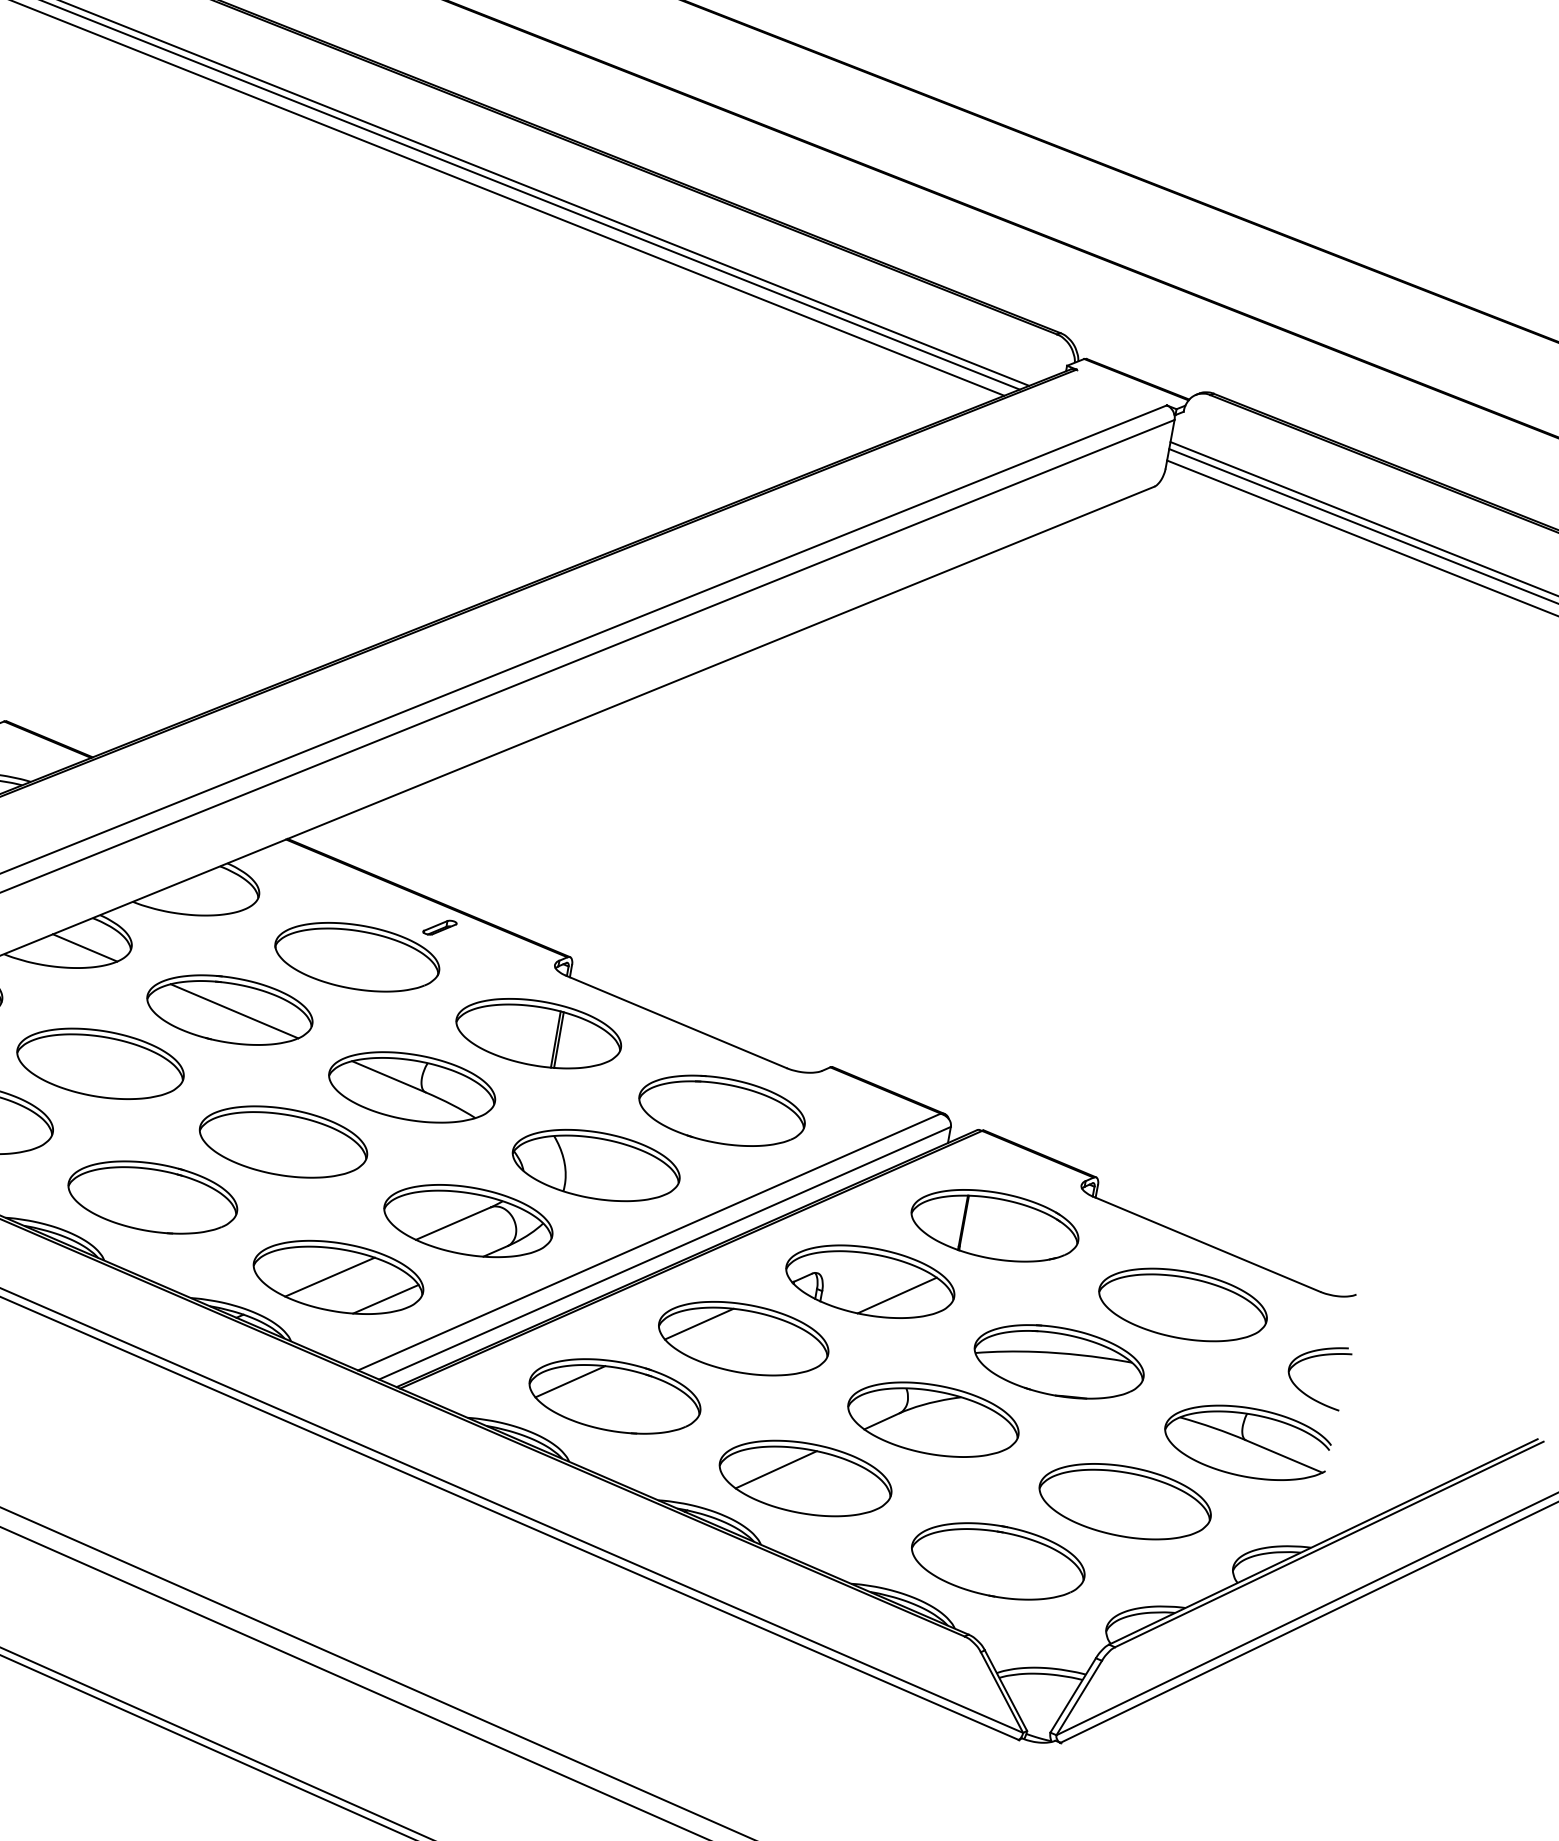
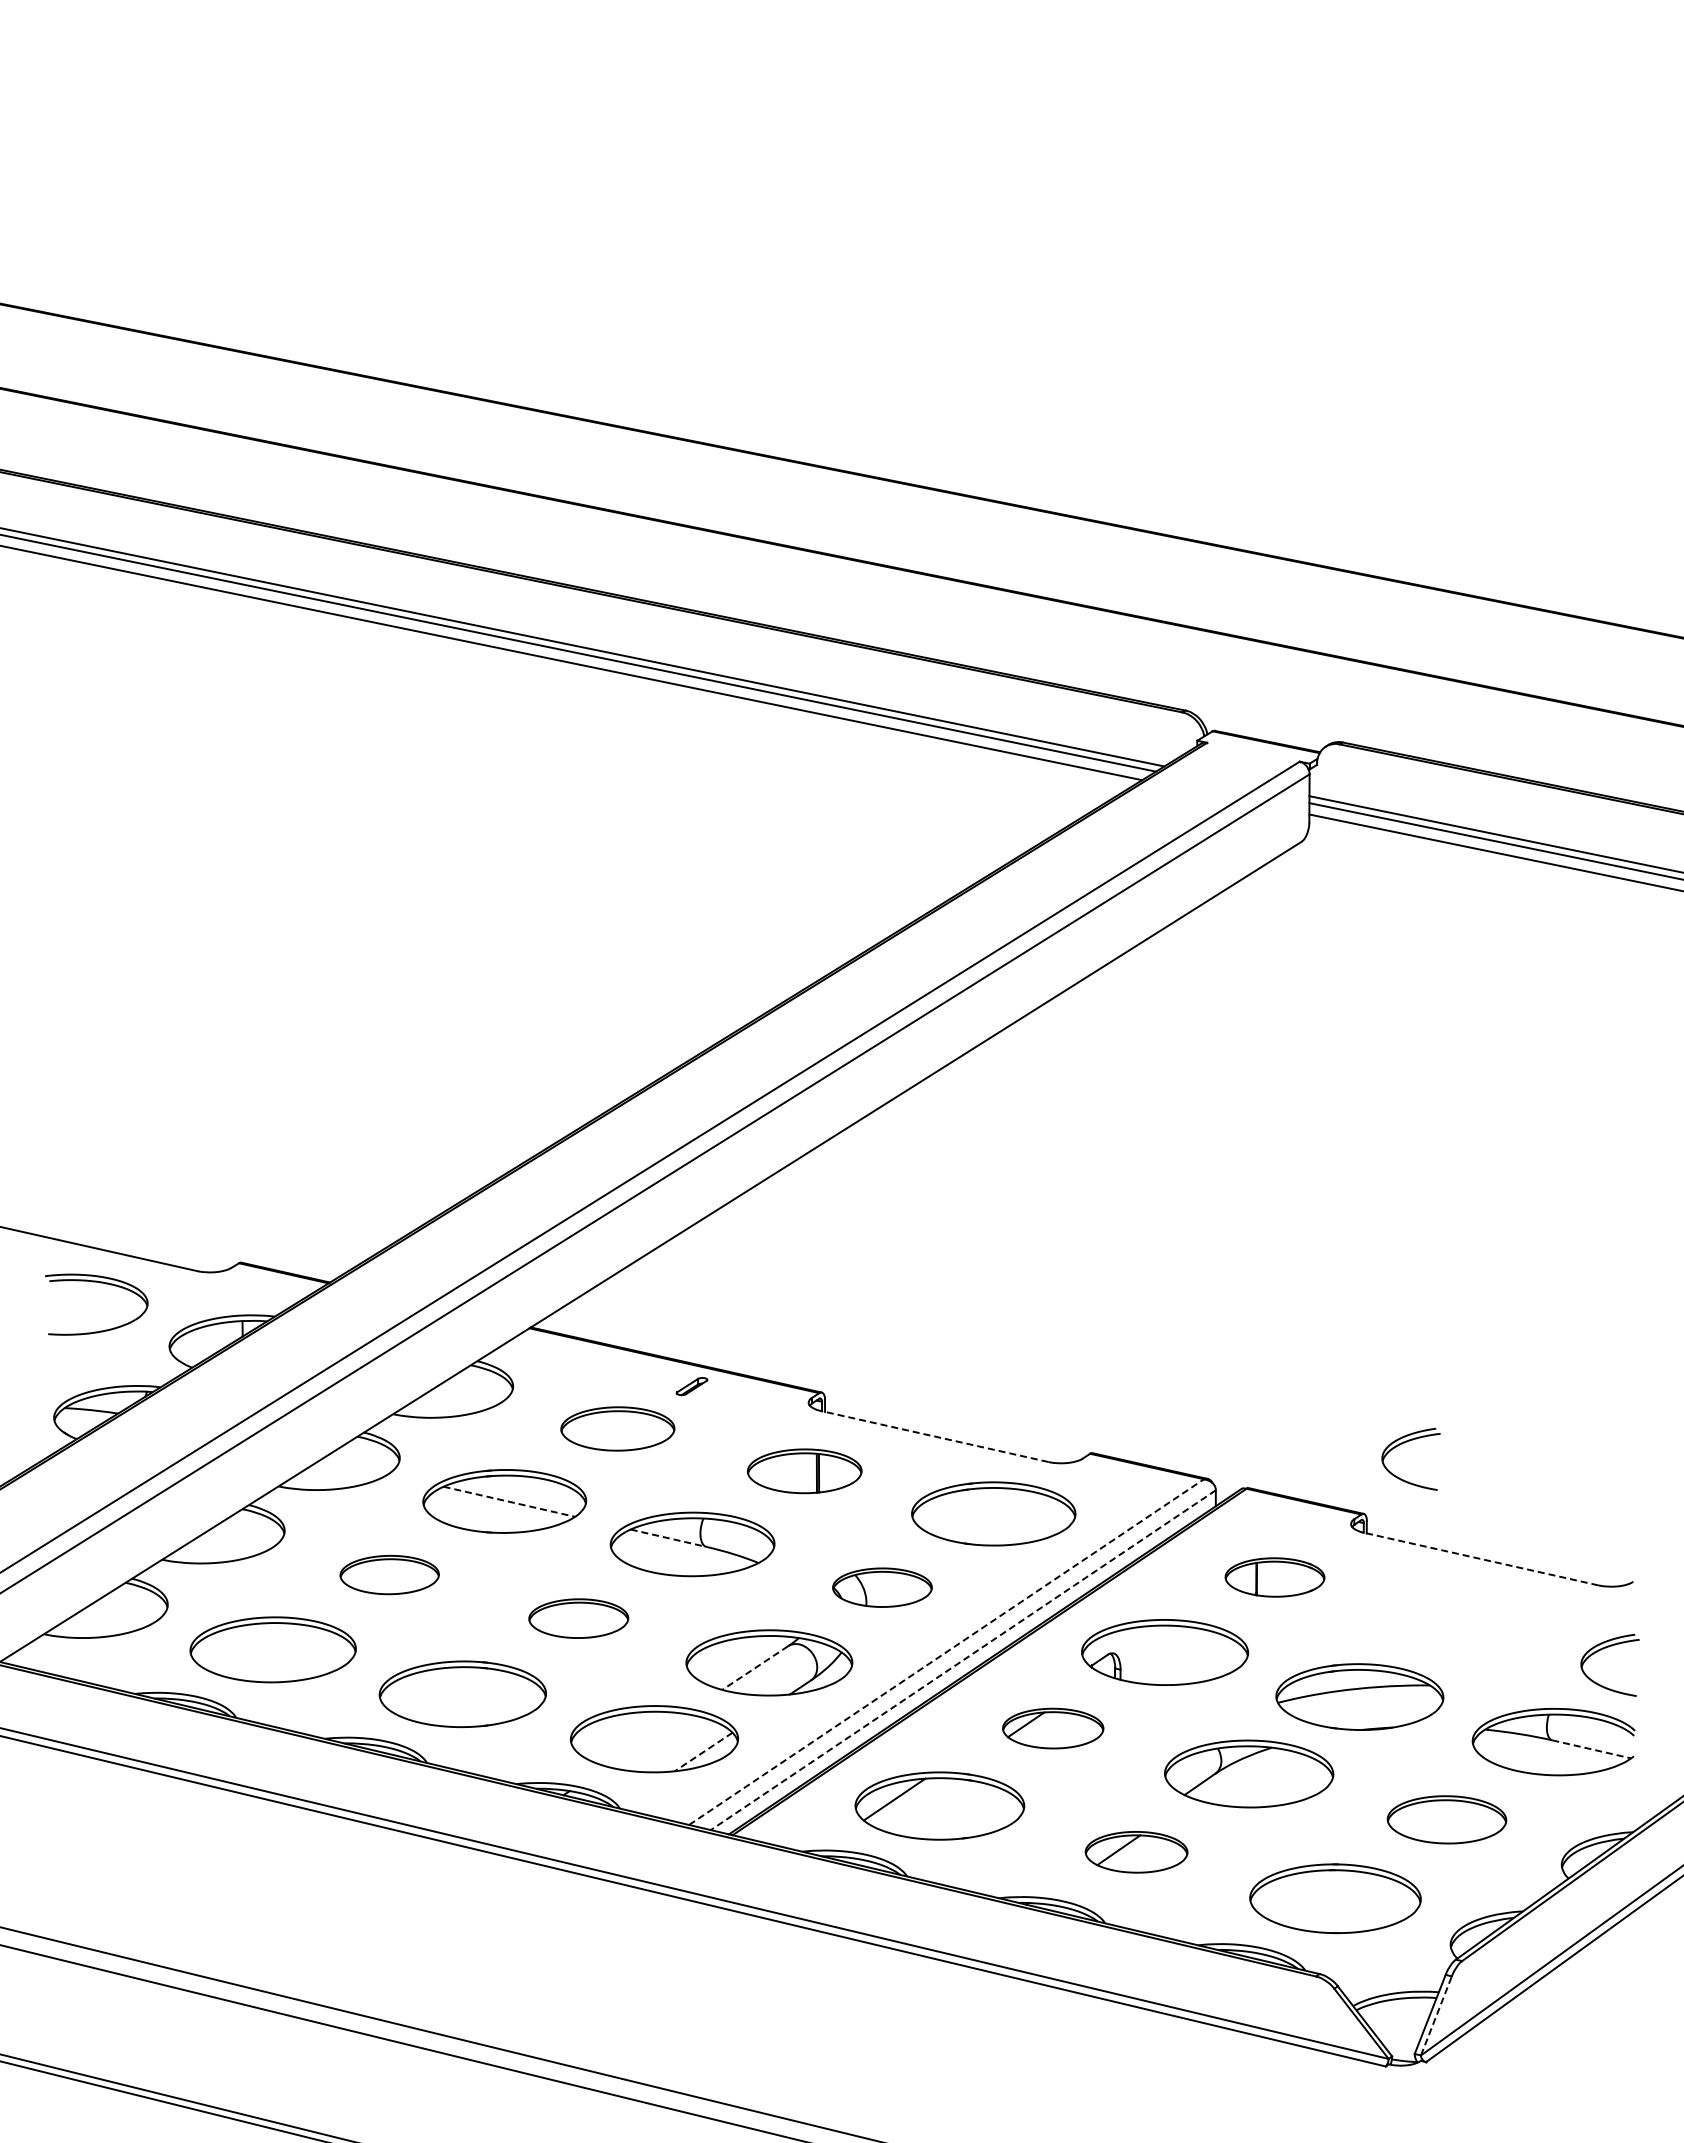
line: (85, 947) -> (355, 1466), removed
part: (357, 956) -> (617, 1428), size x0.7
line: (234, 1011) -> (509, 1501), solid -> dashed
line: (676, 1021) -> (934, 1436), solid -> dashed
part: (538, 1033) -> (804, 1471), size x0.7
part: (100, 1063) -> (389, 1574), size x0.6
line: (388, 1077) -> (668, 1538), solid -> dashed
part: (1147, 1114) -> (1402, 1444), added
part: (283, 1141) -> (578, 1618), size x0.6
part: (596, 1165) -> (882, 1587), size x0.6
line: (452, 1223) -> (754, 1668), solid -> dashed
part: (994, 1225) -> (1274, 1577), size x0.6
line: (649, 1242) -> (946, 1652), solid -> dashed
line: (1206, 1244) -> (1481, 1559), solid -> dashed
line: (664, 1253) -> (962, 1660), solid -> dashed
line: (329, 1277) -> (645, 1740), removed
line: (897, 1294) -> (1193, 1660), removed
line: (385, 1299) -> (703, 1752), solid -> dashed
part: (1182, 1305) -> (1468, 1621), removed
part: (742, 1338) -> (1052, 1728), size x0.6
line: (1284, 1456) -> (1592, 1749), solid -> dashed
part: (805, 1478) -> (1136, 1852), size x0.6
part: (1124, 1501) -> (1446, 1819), size x0.7
line: (1079, 1697) -> (1436, 2015), solid -> dashed

